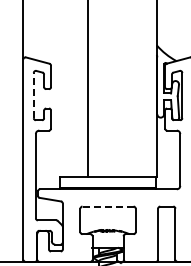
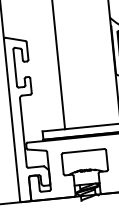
line: (33, 95) -> (14, 67), dashed -> solid
line: (108, 206) -> (84, 150), dashed -> solid

